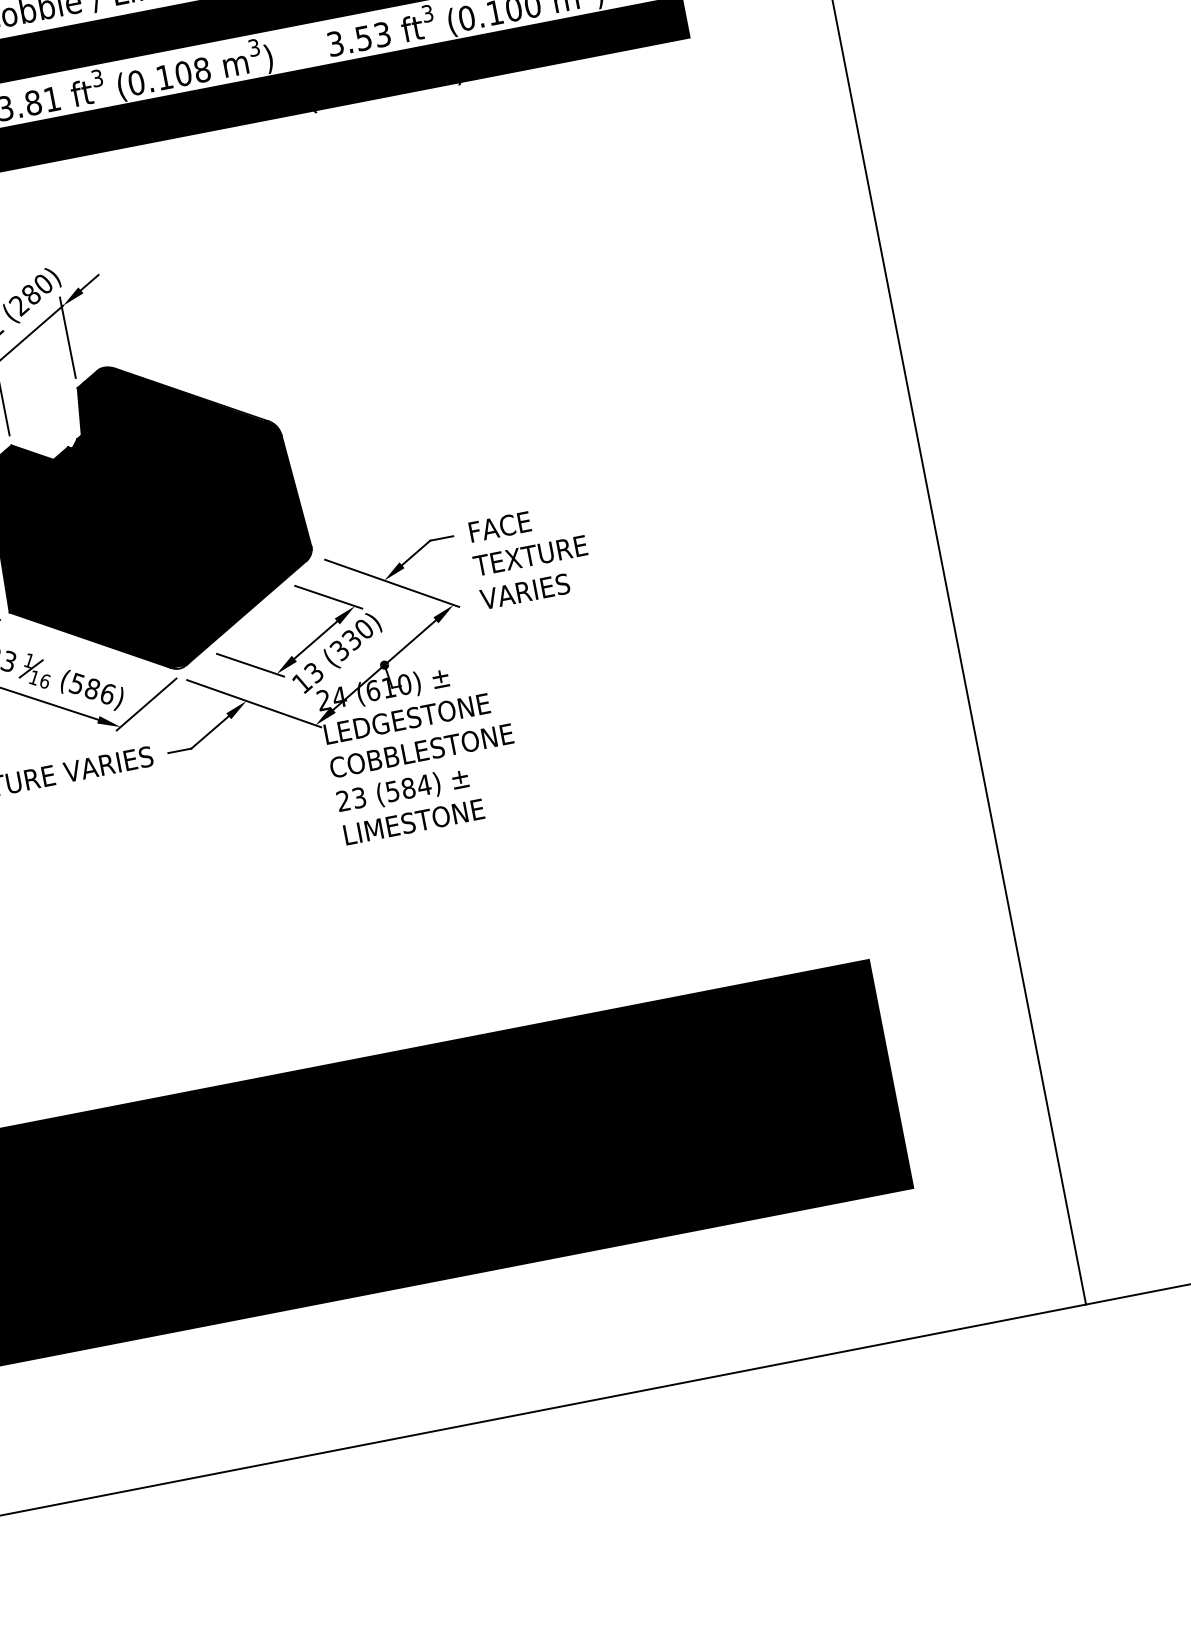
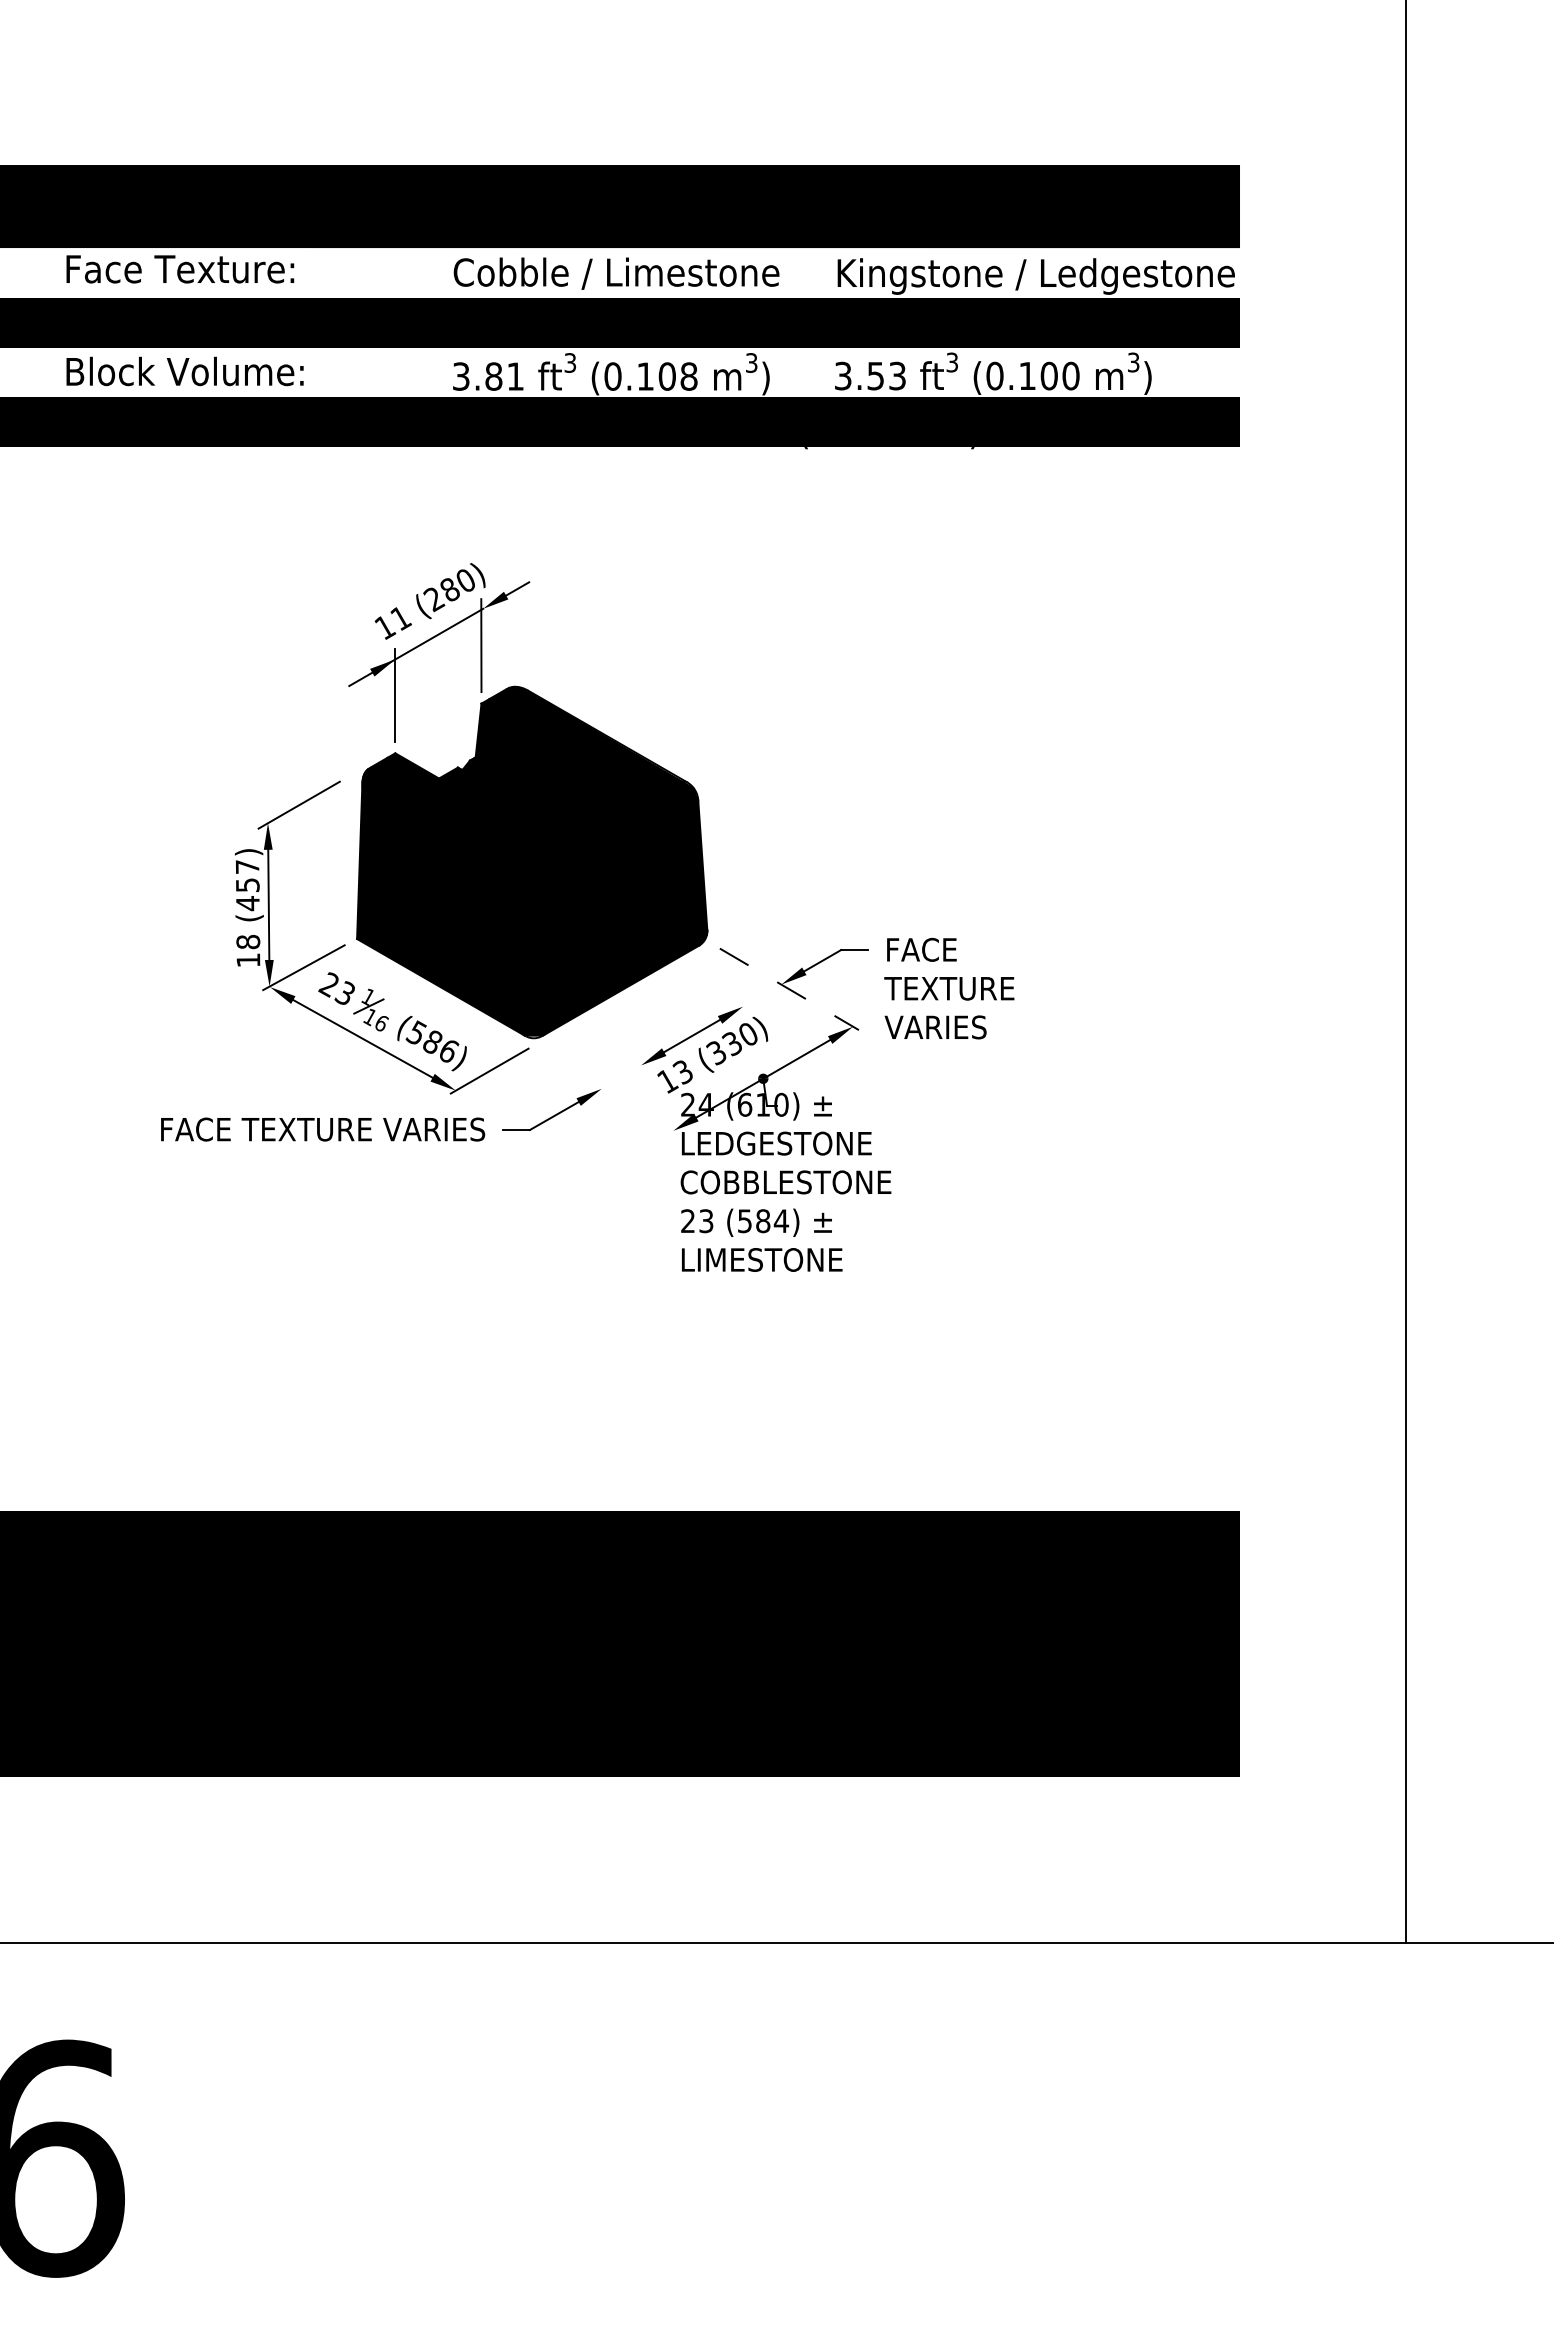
line: (392, 583) -> (789, 989), solid -> dashed
line: (328, 596) -> (715, 990), removed
line: (250, 664) -> (613, 1049), removed
line: (254, 703) -> (609, 1093), removed

